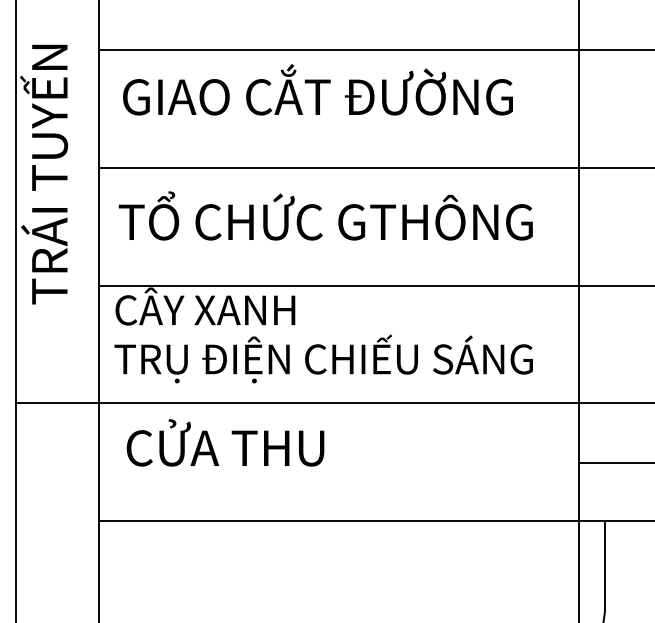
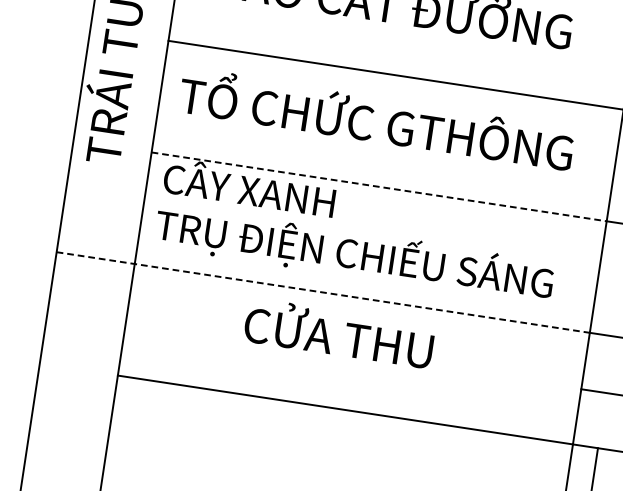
line: (339, 285) -> (379, 186), solid -> dashed
line: (297, 403) -> (323, 292), solid -> dashed
text: (225, 442) -> (339, 332), moved

